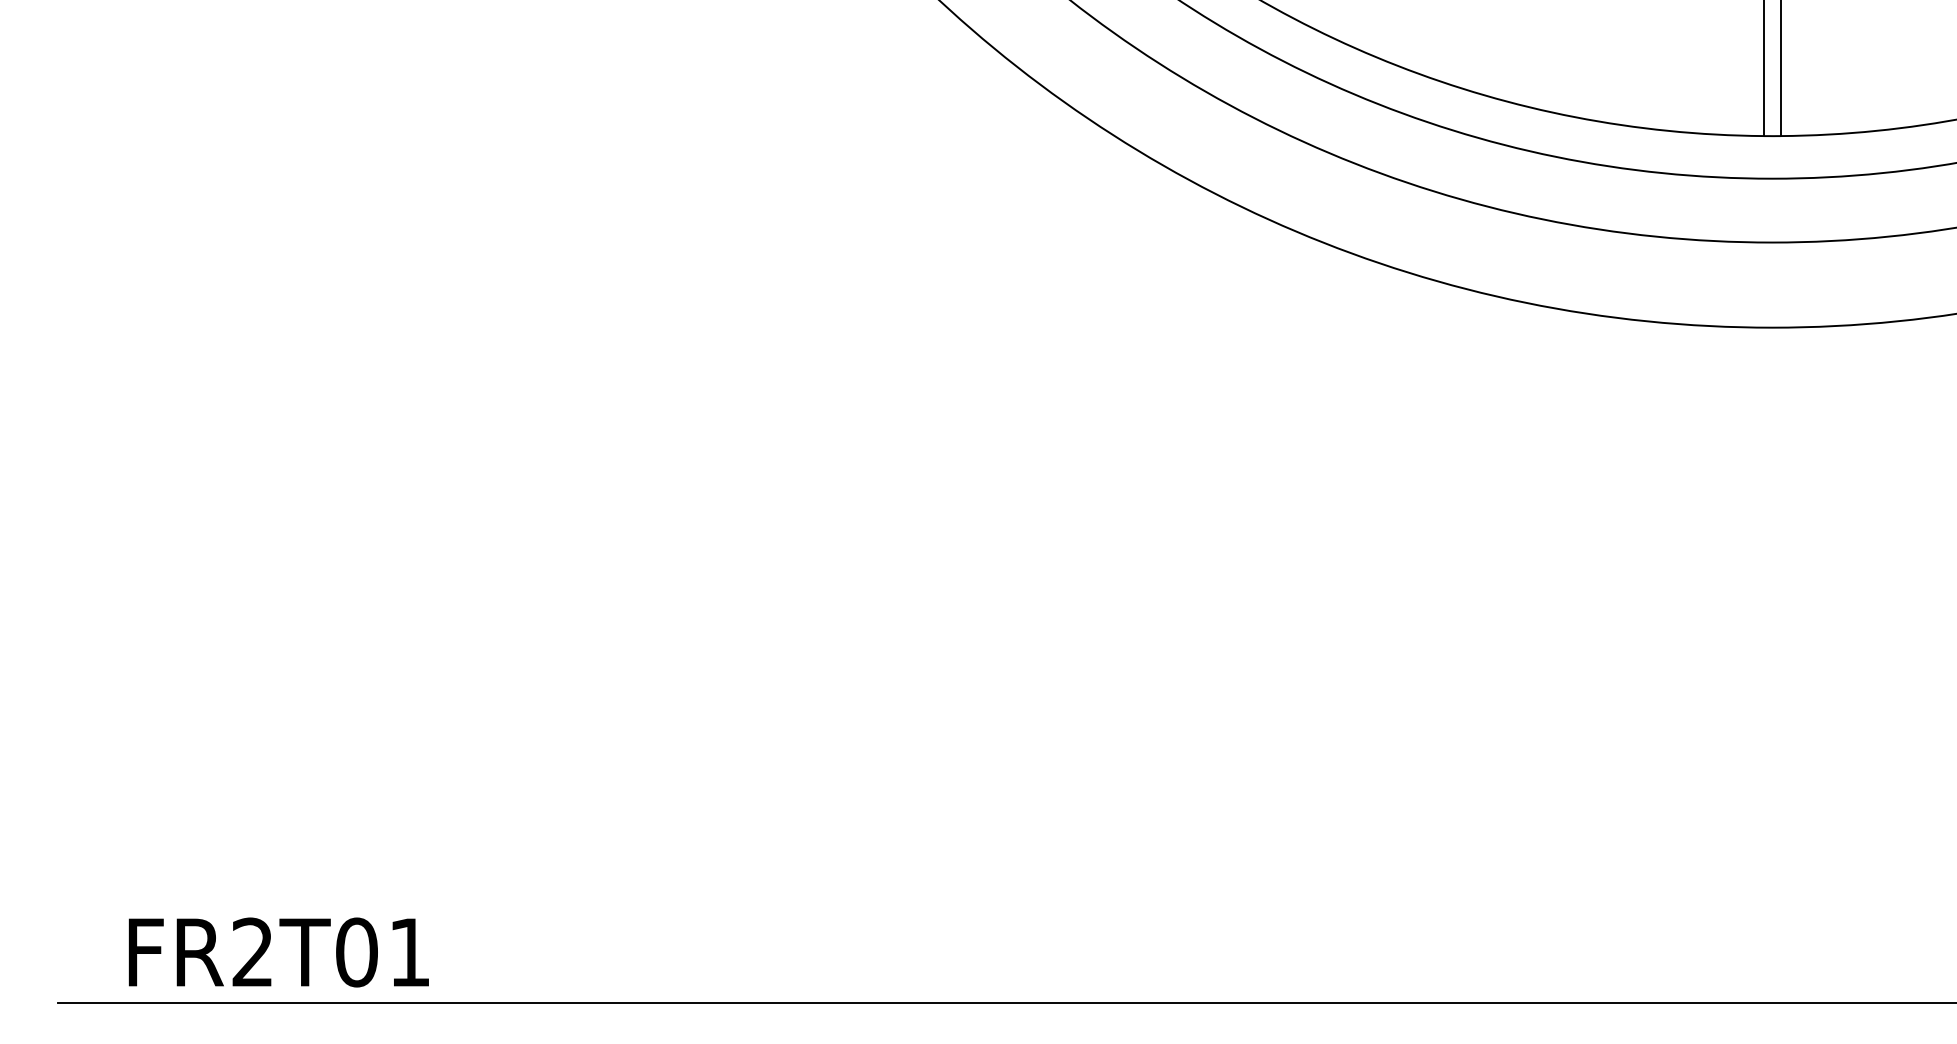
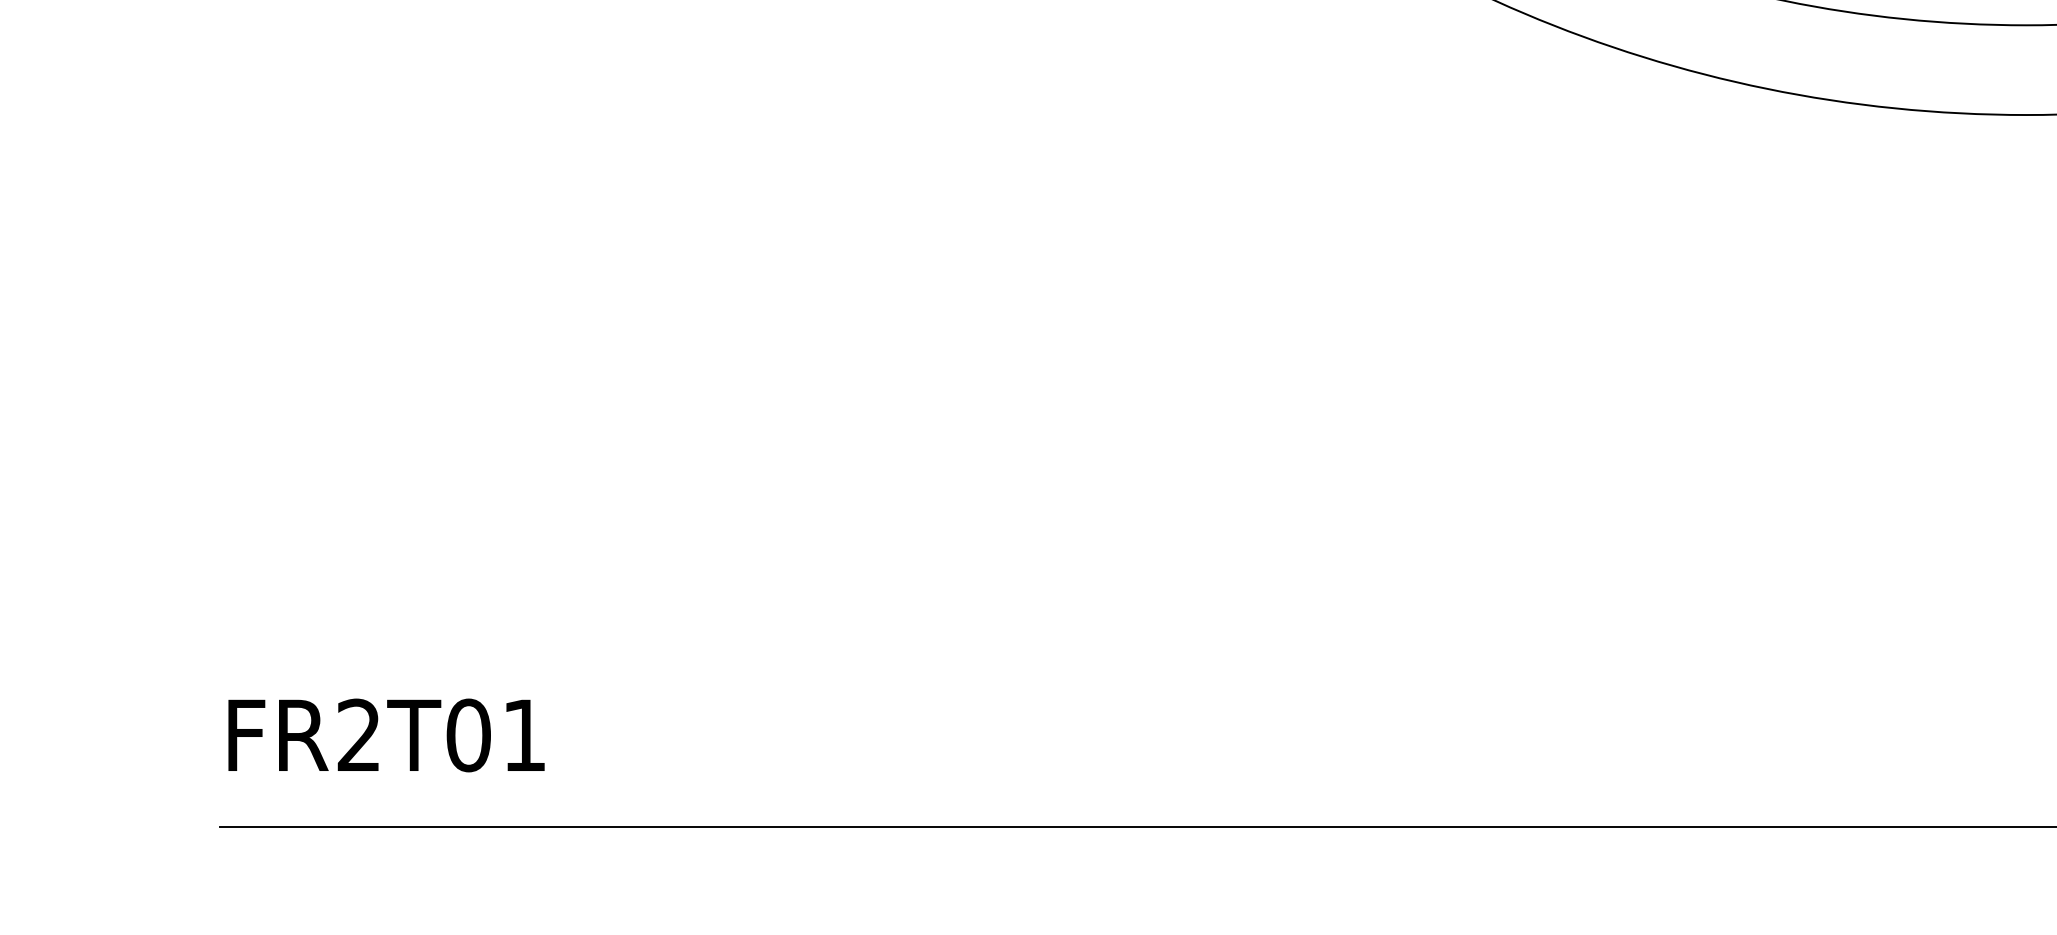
text: (278, 952) -> (386, 735), moved

